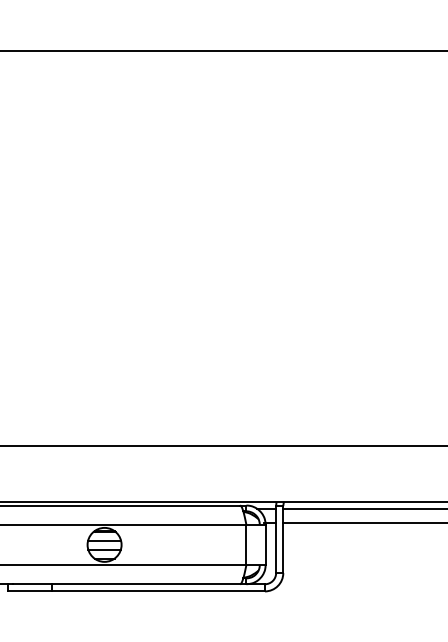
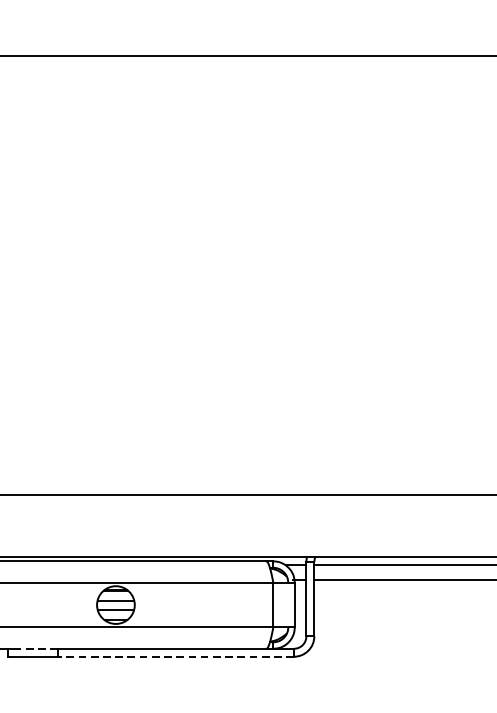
line: (32, 584) -> (35, 649), solid -> dashed
line: (158, 591) -> (175, 656), solid -> dashed

